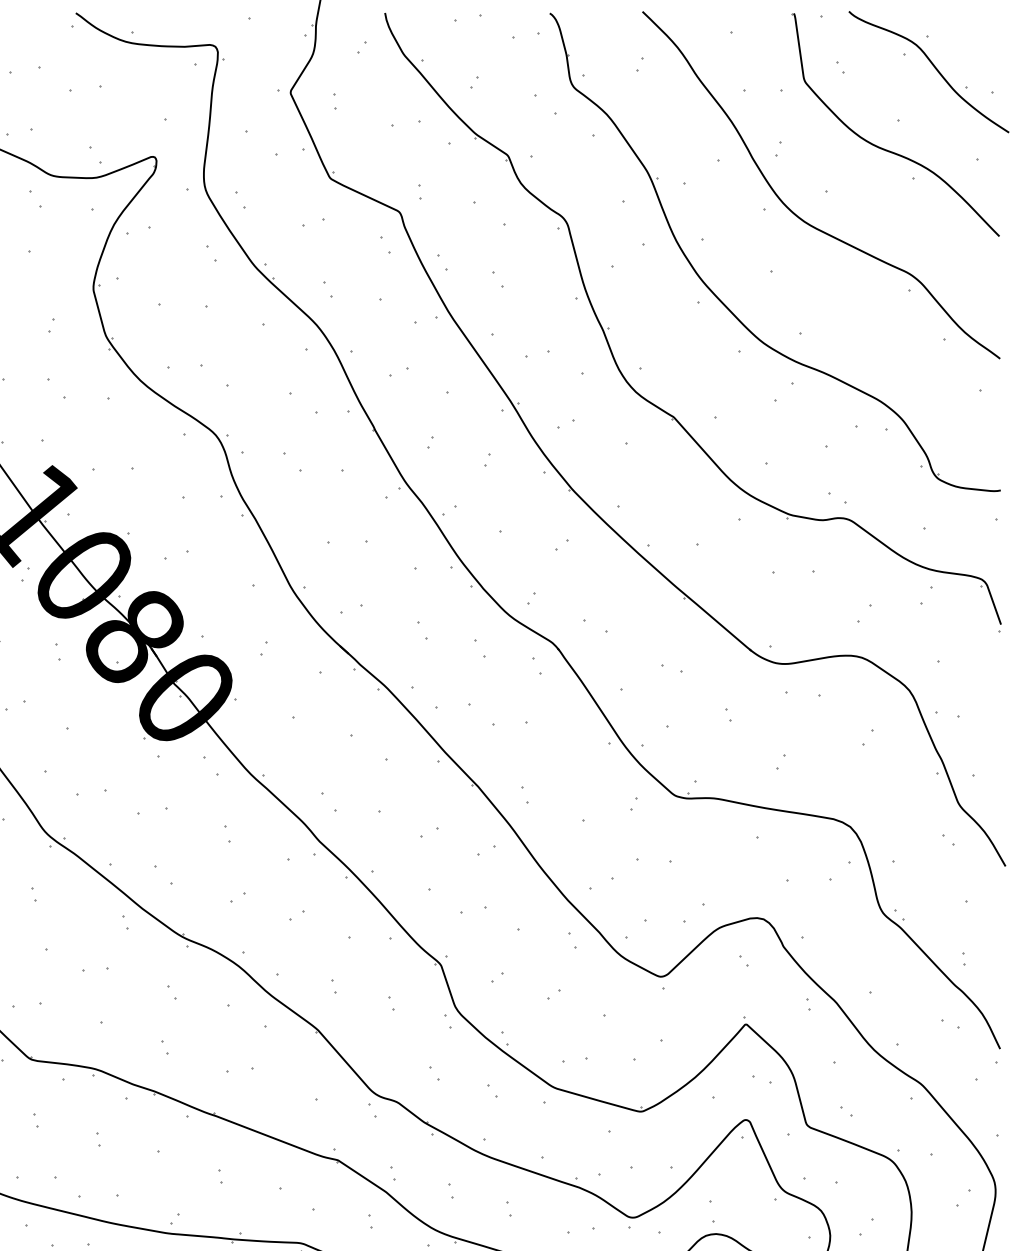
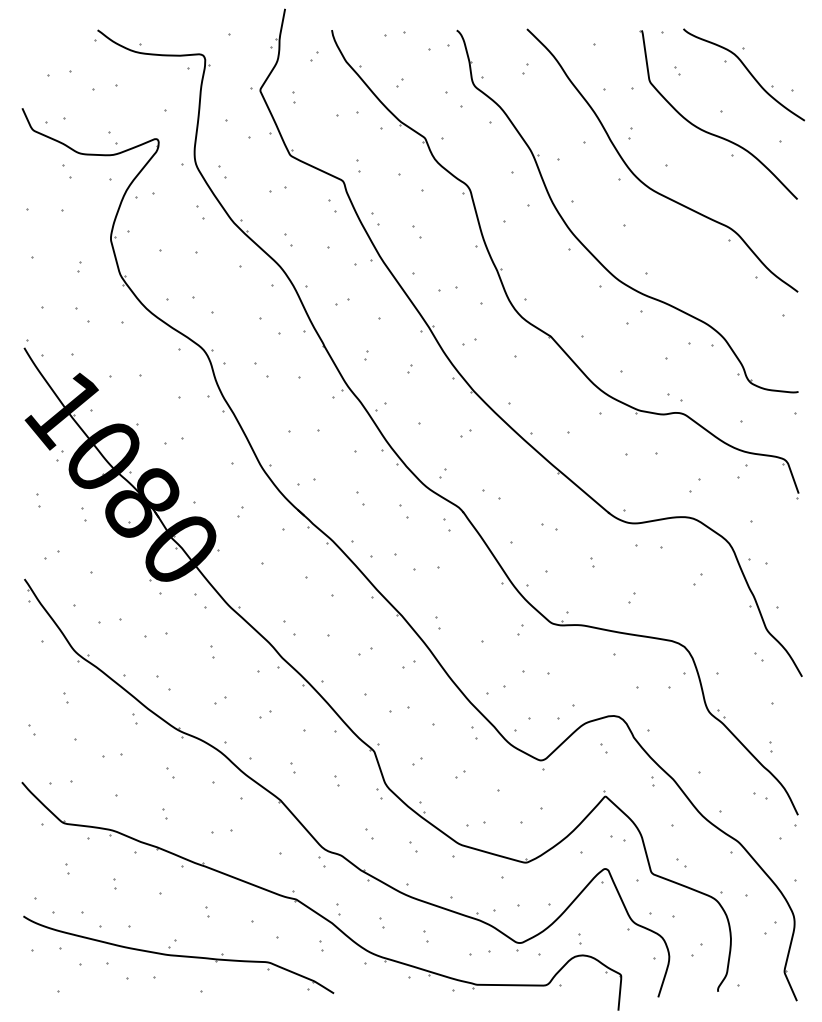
part: (711, 1211) -> (579, 938), size x0.62

